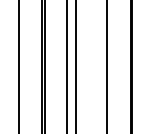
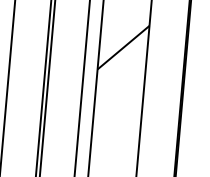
hatch: (90, 48) -> (122, 46), added

